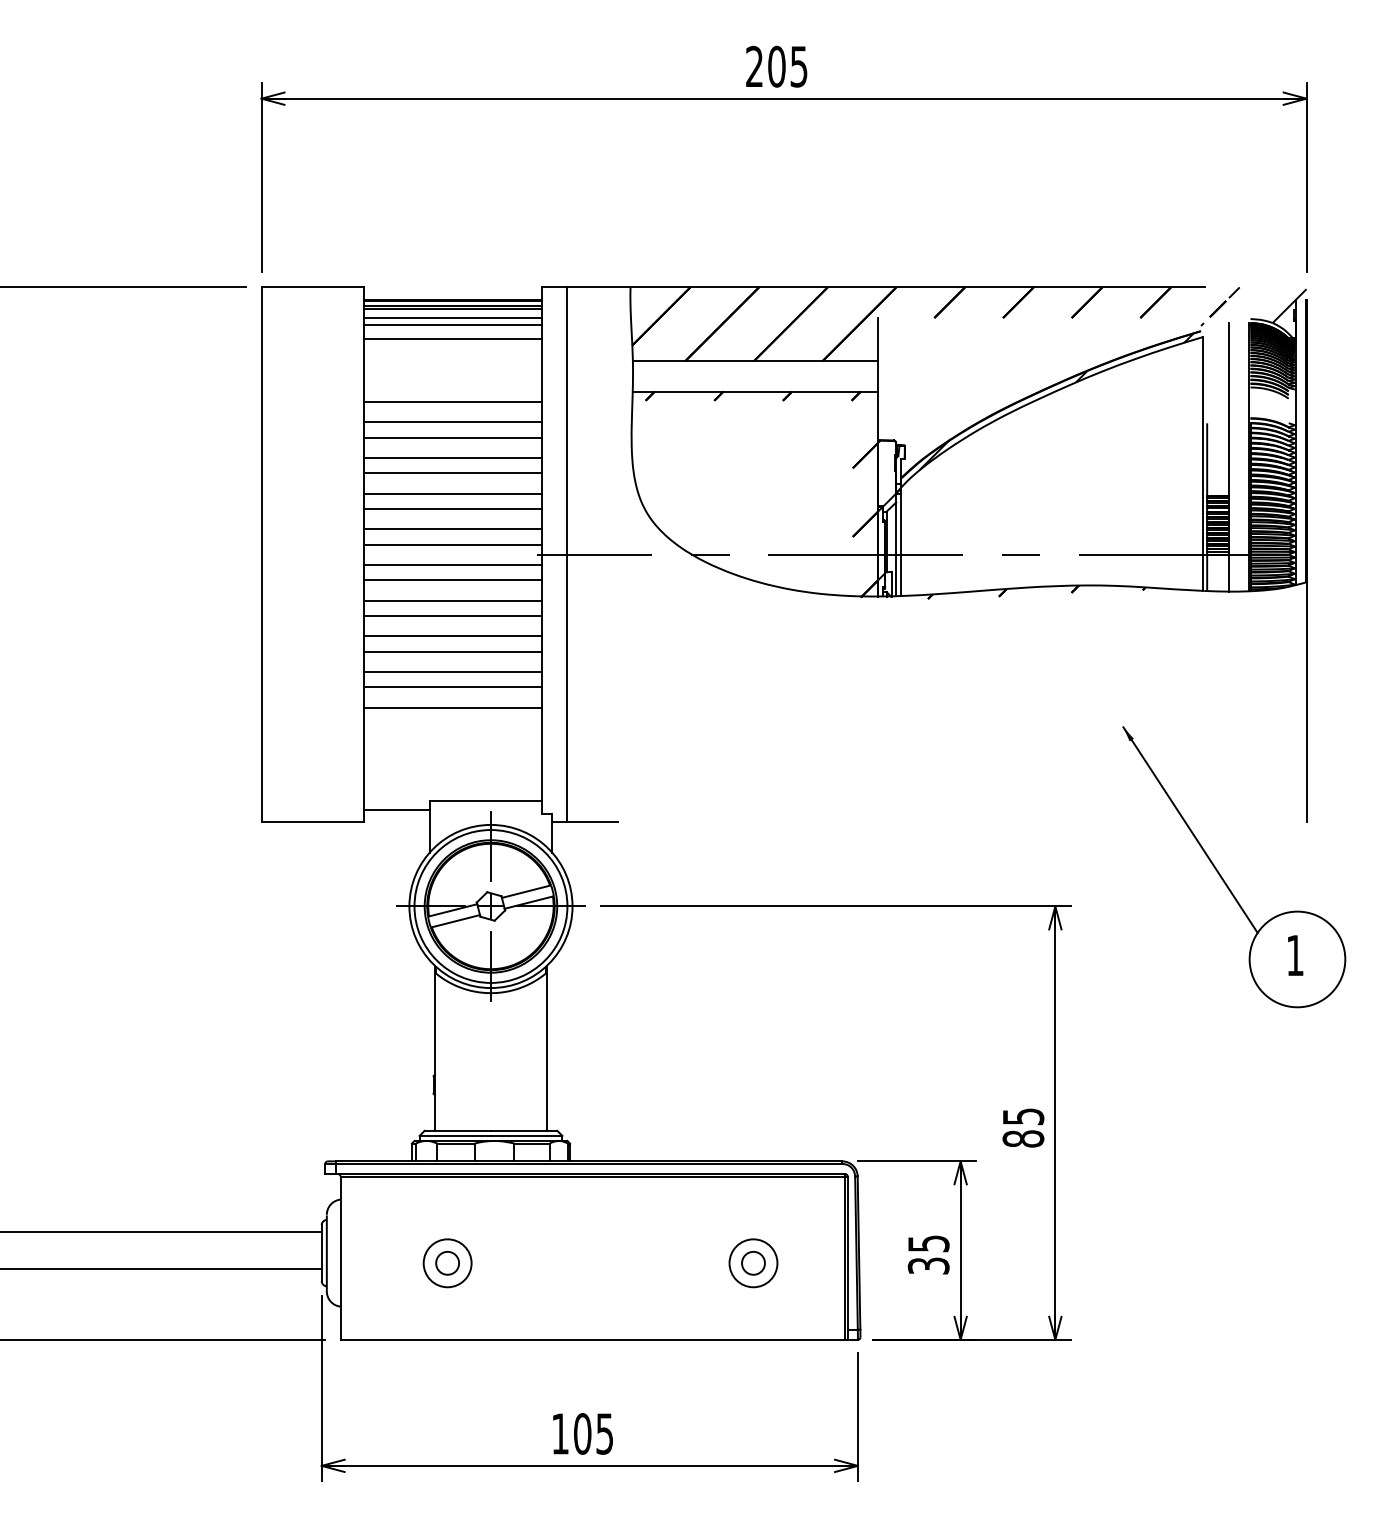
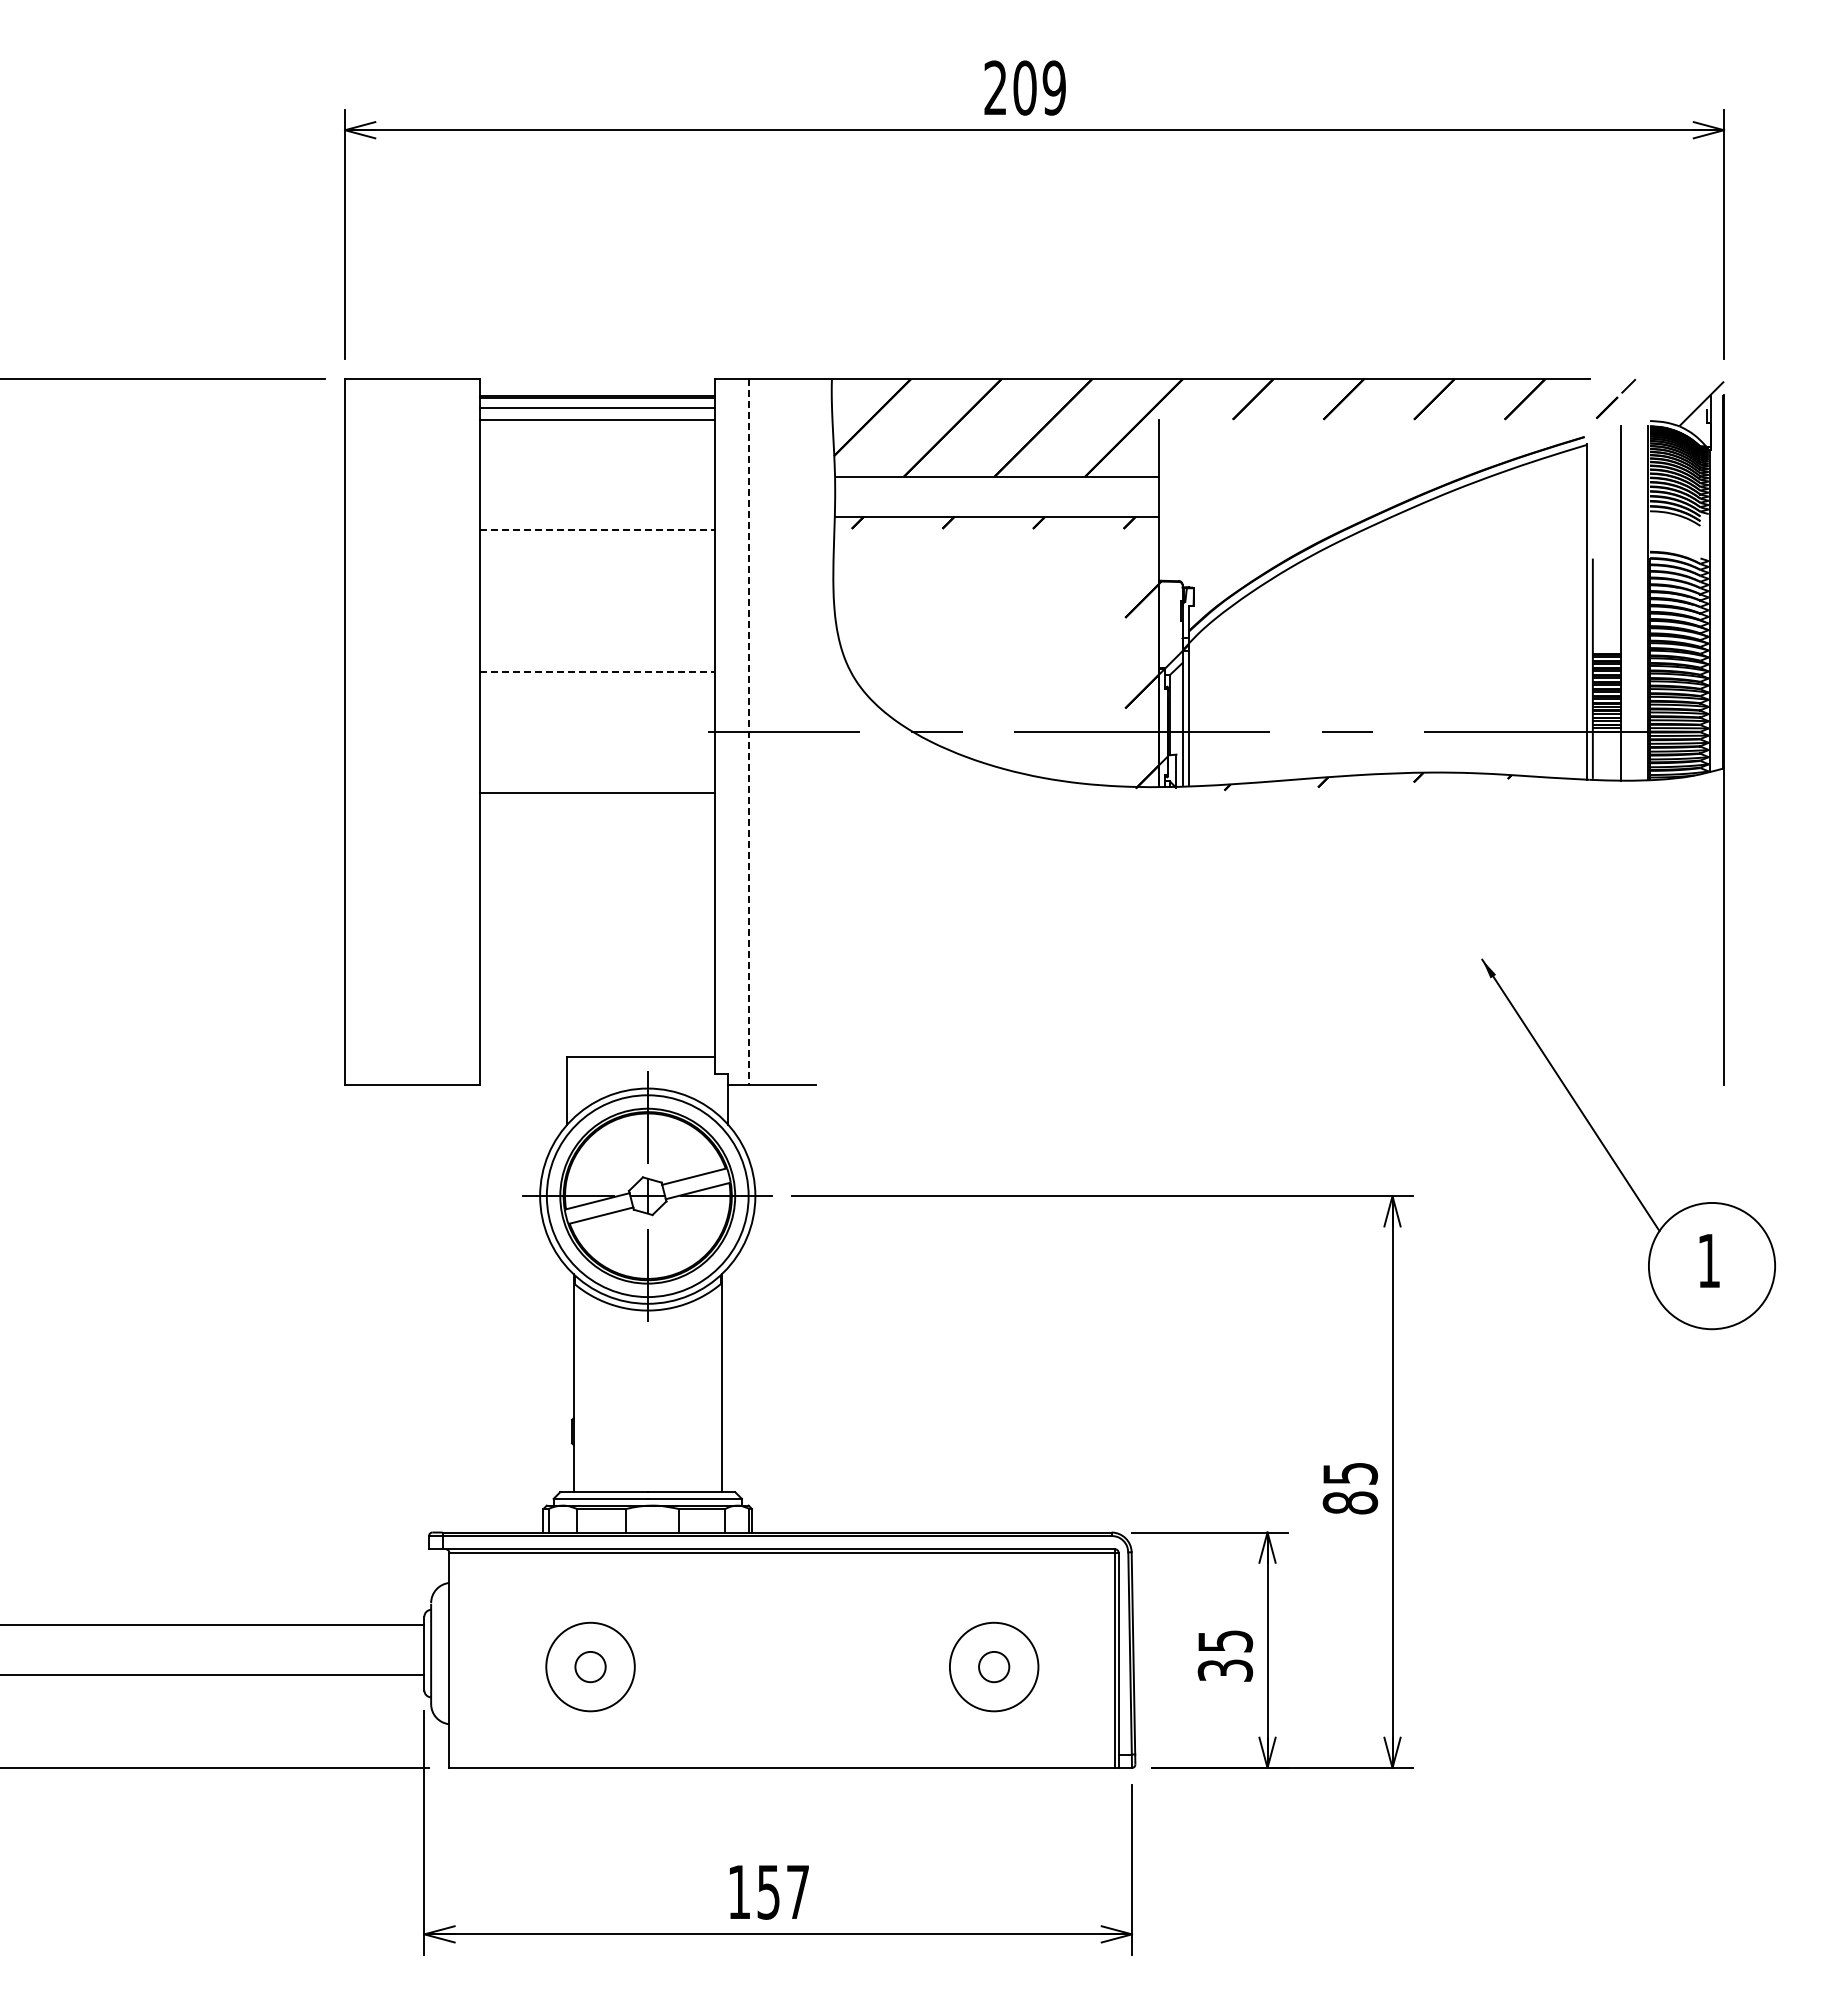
text: (798, 66) -> (1053, 87), 205 -> 209
line: (452, 305) -> (597, 403), removed
line: (452, 324) -> (597, 428), removed
line: (452, 338) -> (597, 446), removed
hatch: (1061, 396) -> (1400, 523), removed
line: (452, 402) -> (597, 530), solid -> dashed
line: (452, 422) -> (597, 557), removed
line: (452, 437) -> (597, 577), removed
line: (452, 458) -> (597, 604), removed
line: (452, 473) -> (597, 624), removed
line: (452, 493) -> (597, 651), removed
line: (452, 508) -> (597, 671), solid -> dashed
line: (452, 529) -> (597, 698), removed
line: (452, 544) -> (597, 718), removed
line: (567, 555) -> (748, 732), solid -> dashed
line: (452, 564) -> (597, 745), removed
line: (452, 580) -> (597, 765), removed
line: (452, 615) -> (597, 812), removed
line: (452, 636) -> (597, 839), removed
line: (452, 651) -> (597, 859), removed
line: (452, 671) -> (597, 886), removed
line: (452, 686) -> (597, 906), removed
line: (452, 707) -> (597, 933), removed
line: (396, 809) -> (523, 1068), removed
circle: (447, 1262) -> (590, 1666), size x1.4
circle: (752, 1262) -> (993, 1666), size x1.4
text: (593, 1433) -> (782, 1891), 105 -> 157

